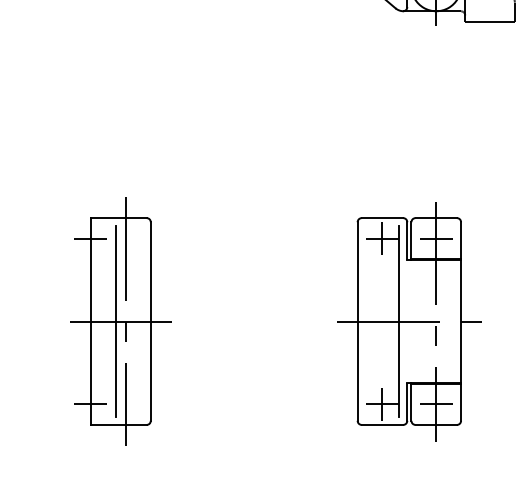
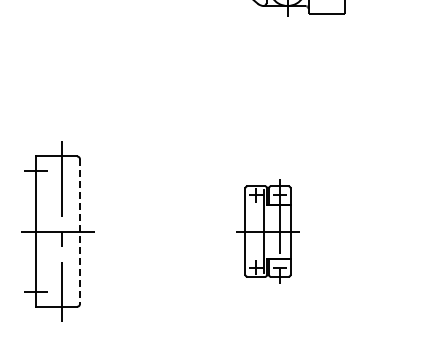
line: (115, 321) -> (54, 231), removed
part: (408, 321) -> (267, 231), size x0.6
line: (151, 322) -> (80, 232), solid -> dashed

